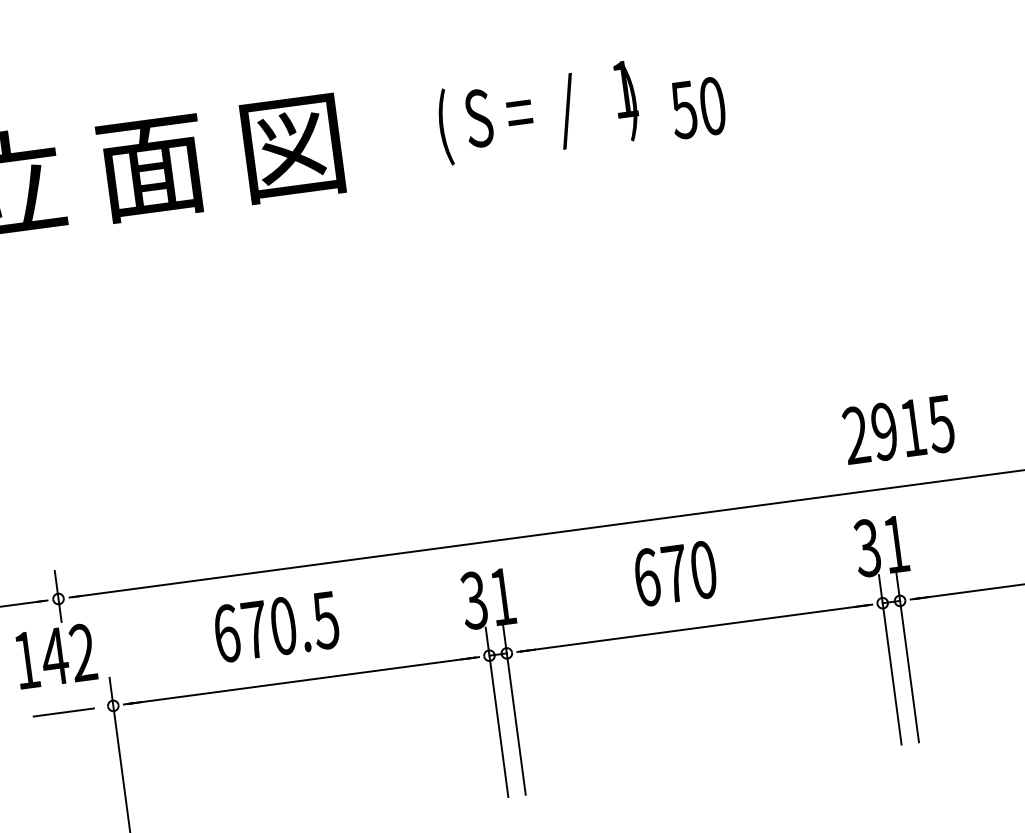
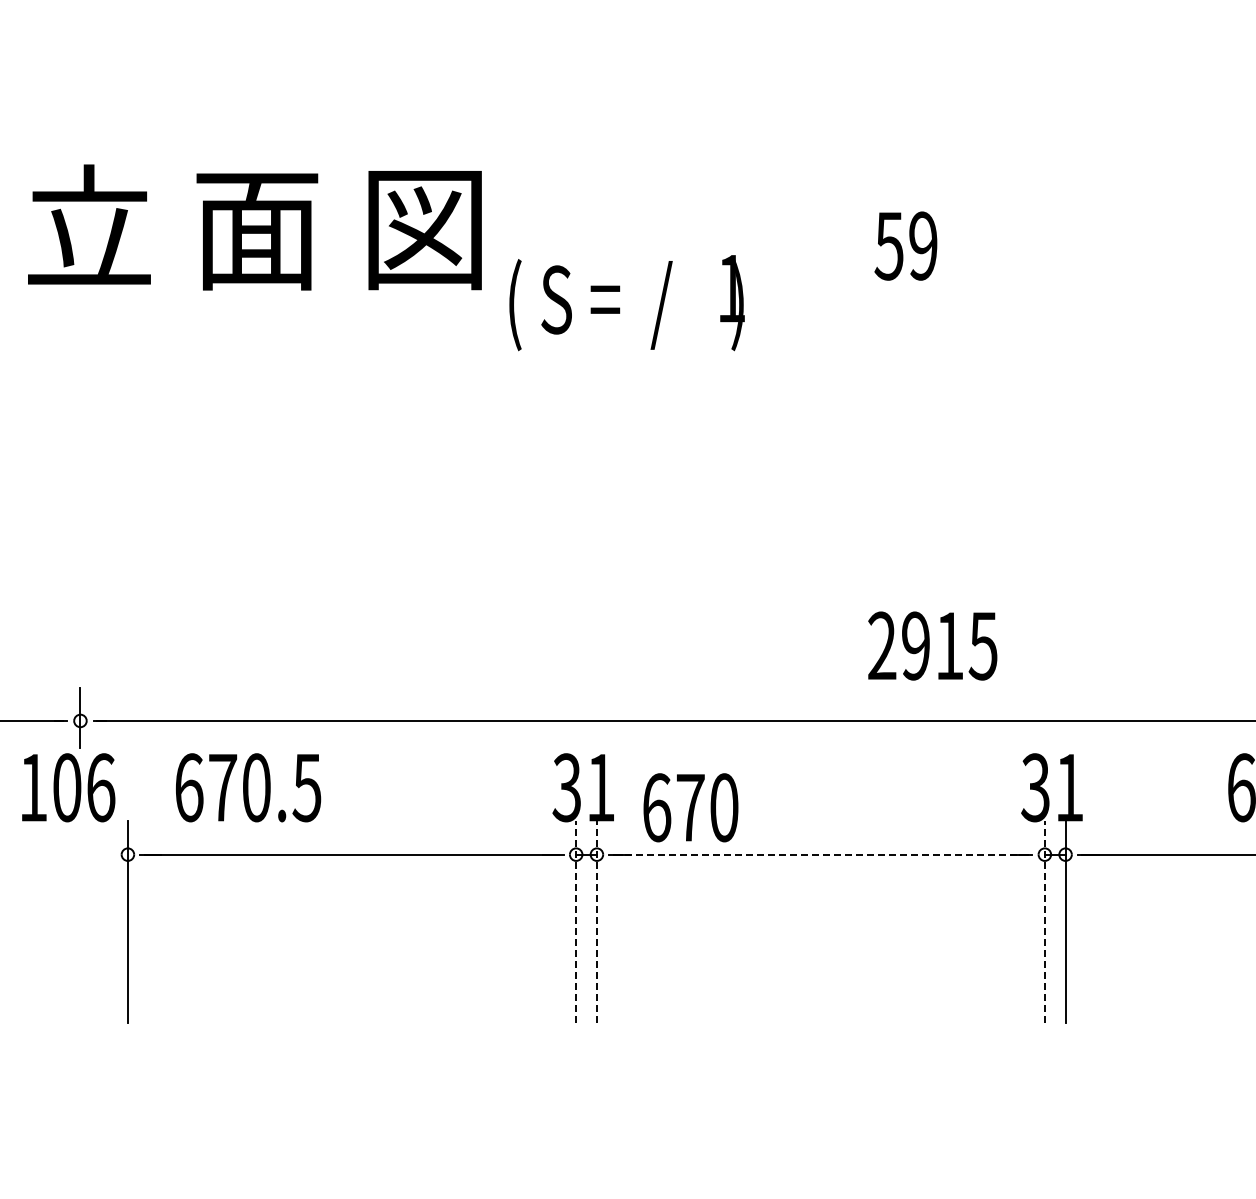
text: (712, 105) -> (923, 245), 50 -> 59
text: (537, 113) -> (626, 303), moved
text: (898, 429) -> (932, 645), moved
text: (675, 573) -> (690, 807), moved
text: (276, 626) -> (248, 787), moved
line: (695, 628) -> (821, 854), solid -> dashed
text: (68, 654) -> (83, 787), 142 -> 106
line: (890, 660) -> (1044, 922), solid -> dashed
line: (514, 710) -> (596, 922), solid -> dashed
line: (63, 712) -> (68, 854), removed
line: (497, 712) -> (576, 922), solid -> dashed

